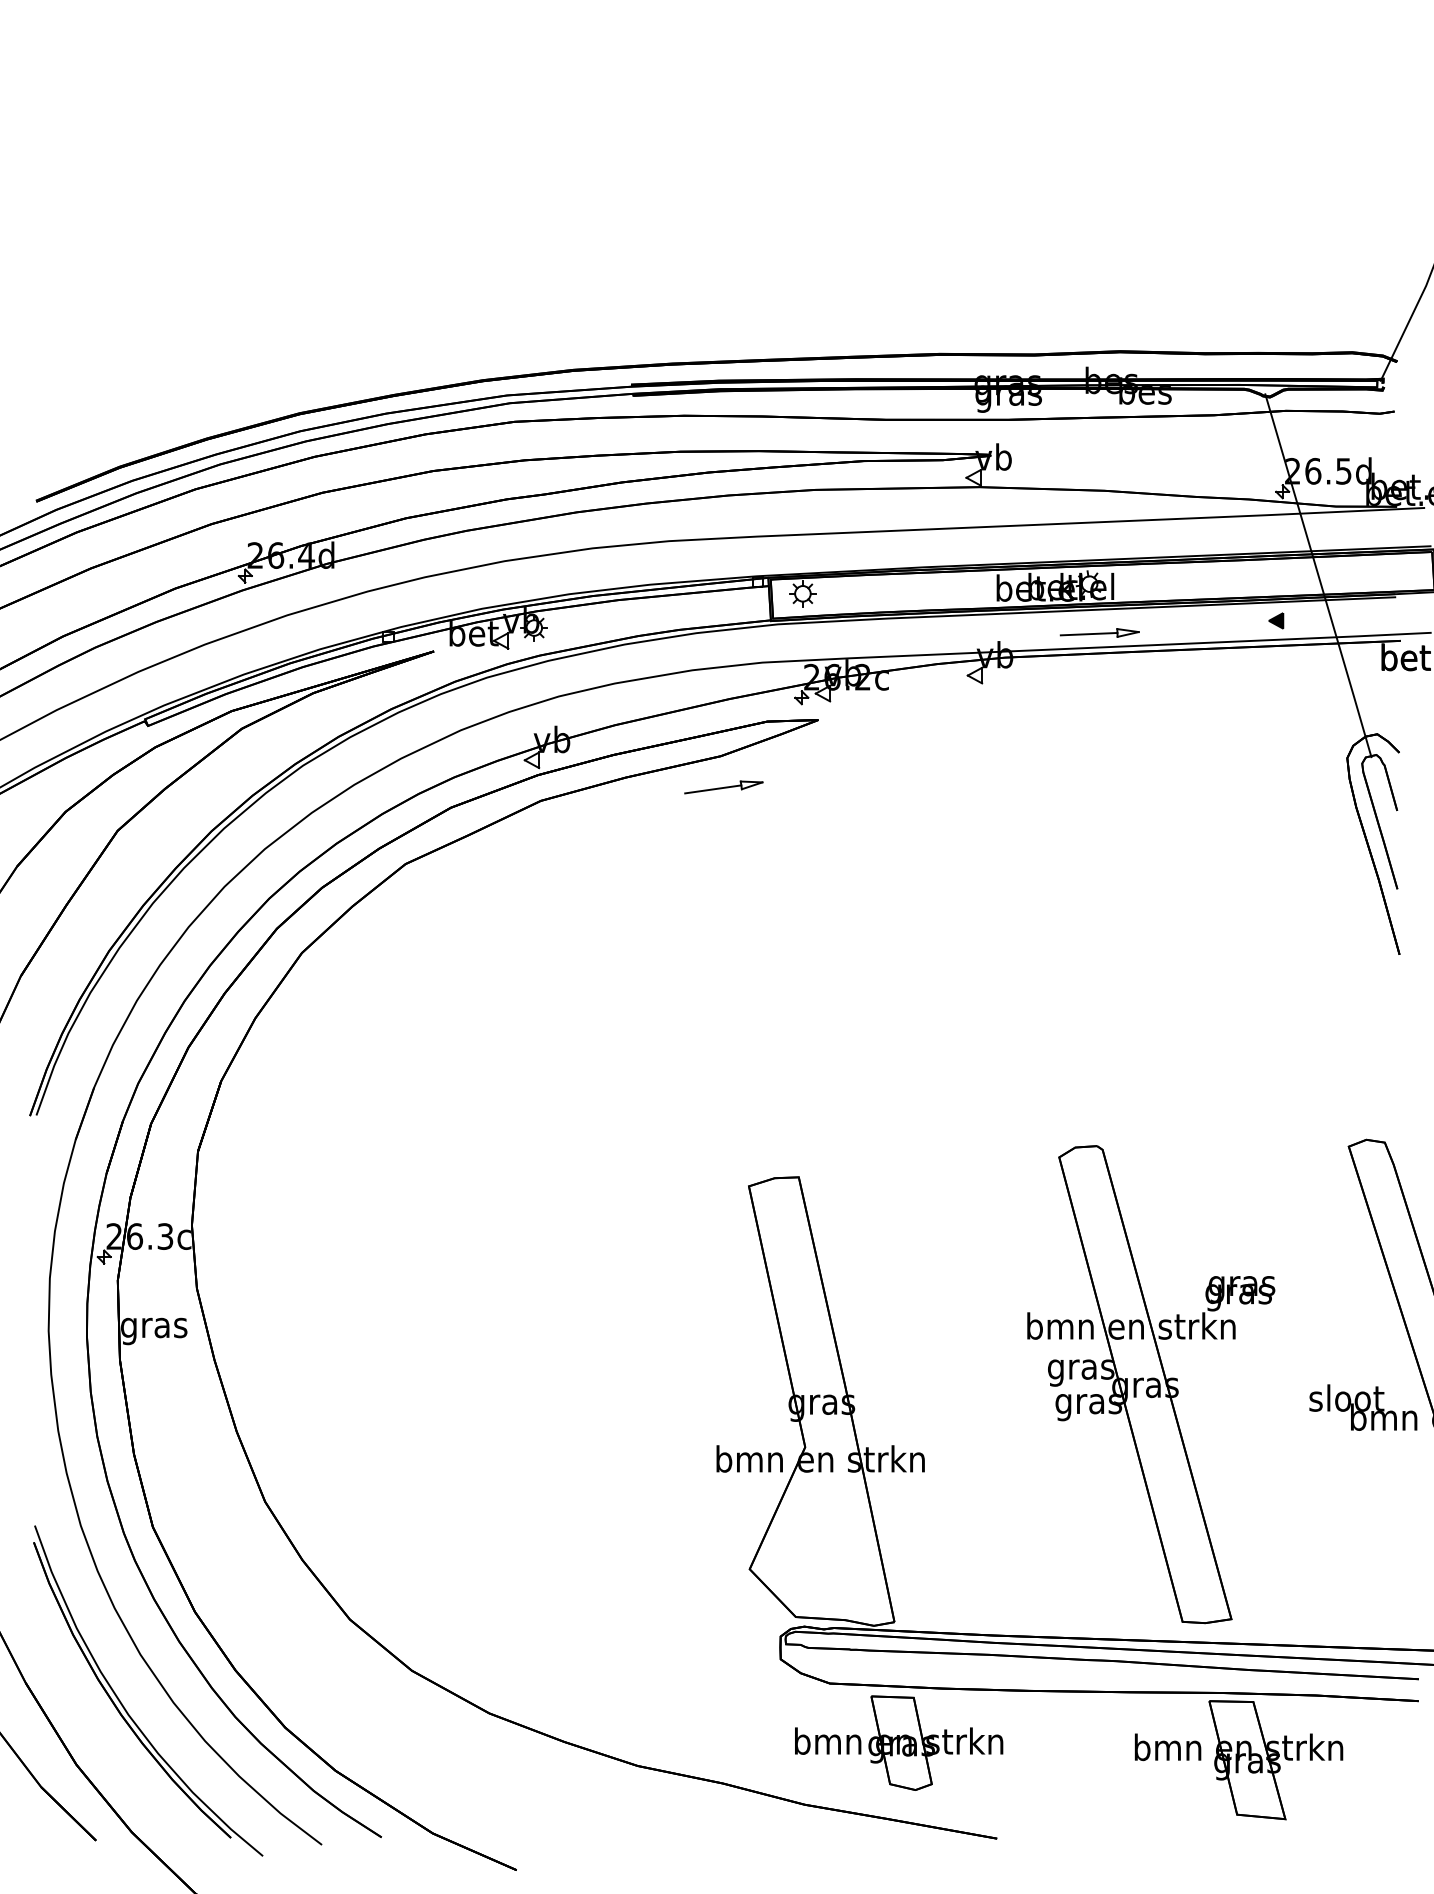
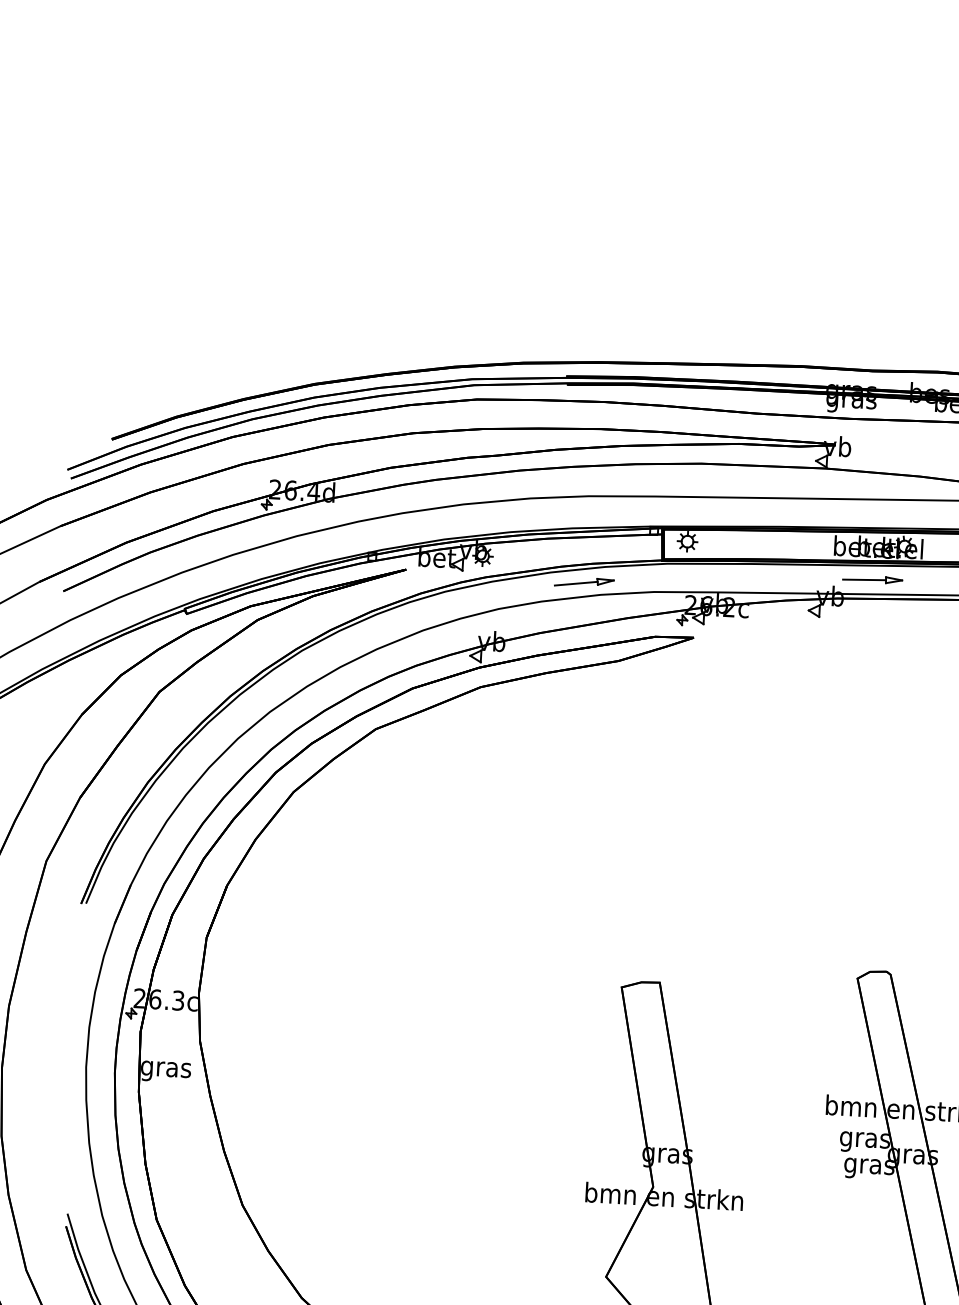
part: (1099, 632) -> (872, 579), moved
part: (723, 787) -> (584, 582), moved

